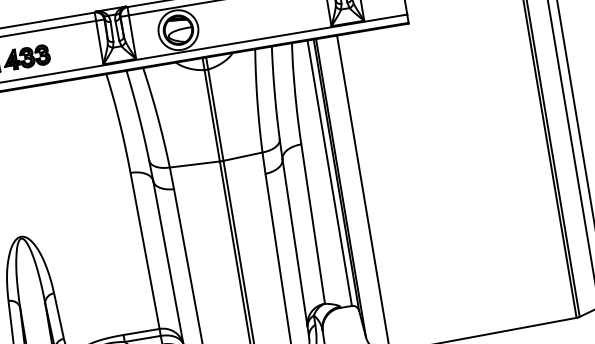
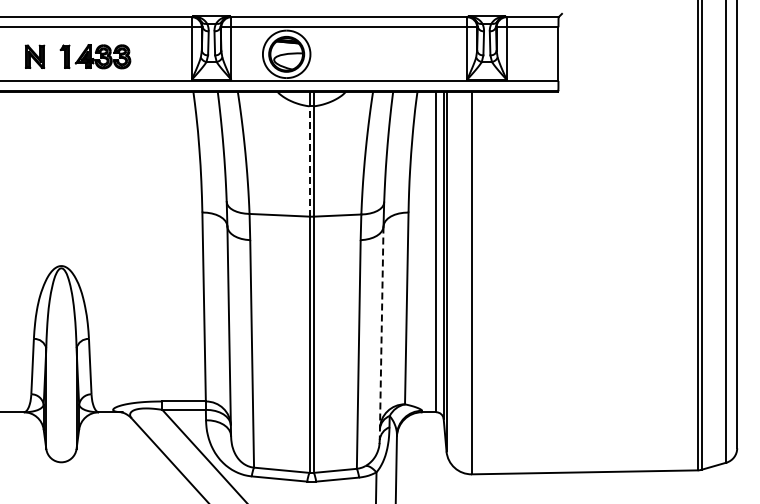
line: (212, 115) -> (309, 161), solid -> dashed
line: (295, 248) -> (381, 333), solid -> dashed

